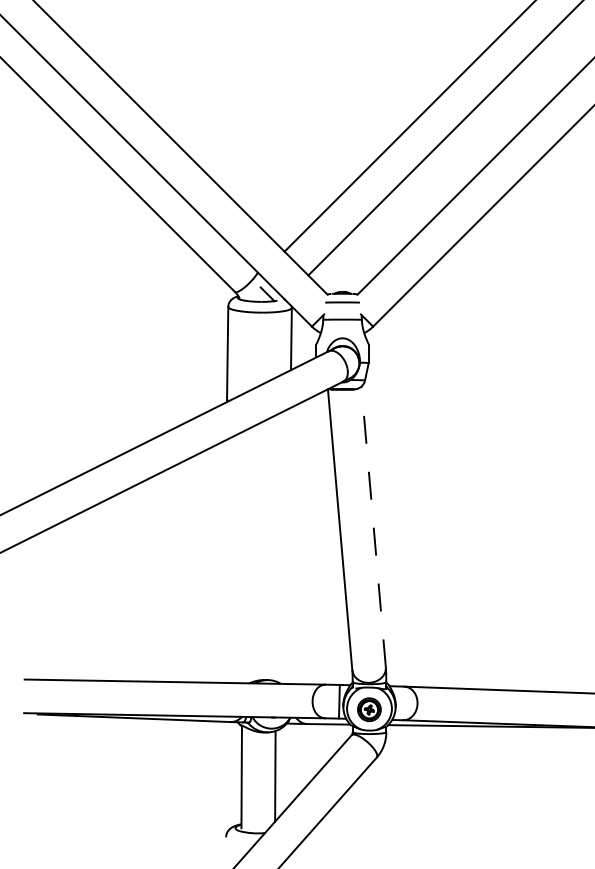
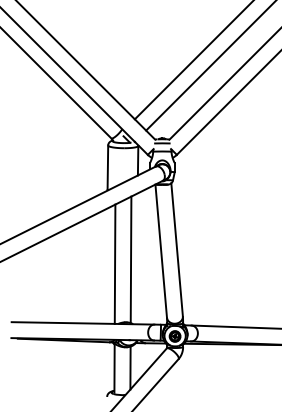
line: (374, 526) -> (177, 249), dashed -> solid
line: (275, 547) -> (130, 259), added
line: (241, 555) -> (114, 263), added

